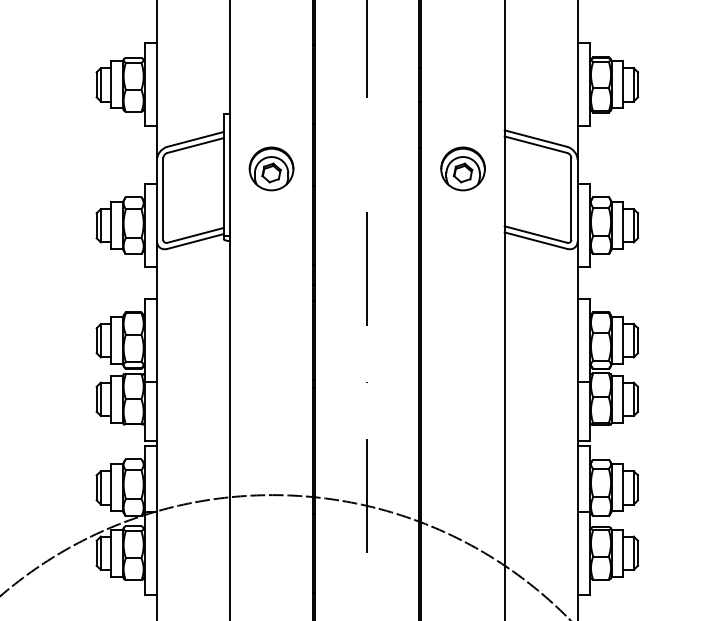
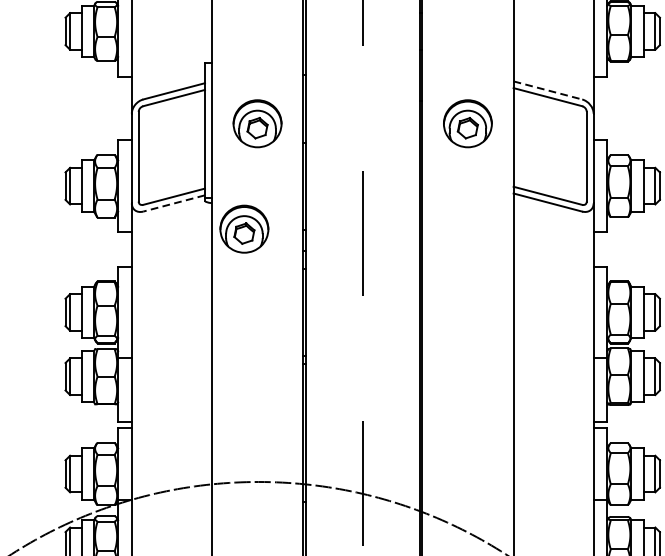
line: (536, 138) -> (548, 90), solid -> dashed
line: (195, 241) -> (174, 203), solid -> dashed
part: (259, 264) -> (244, 228), added

